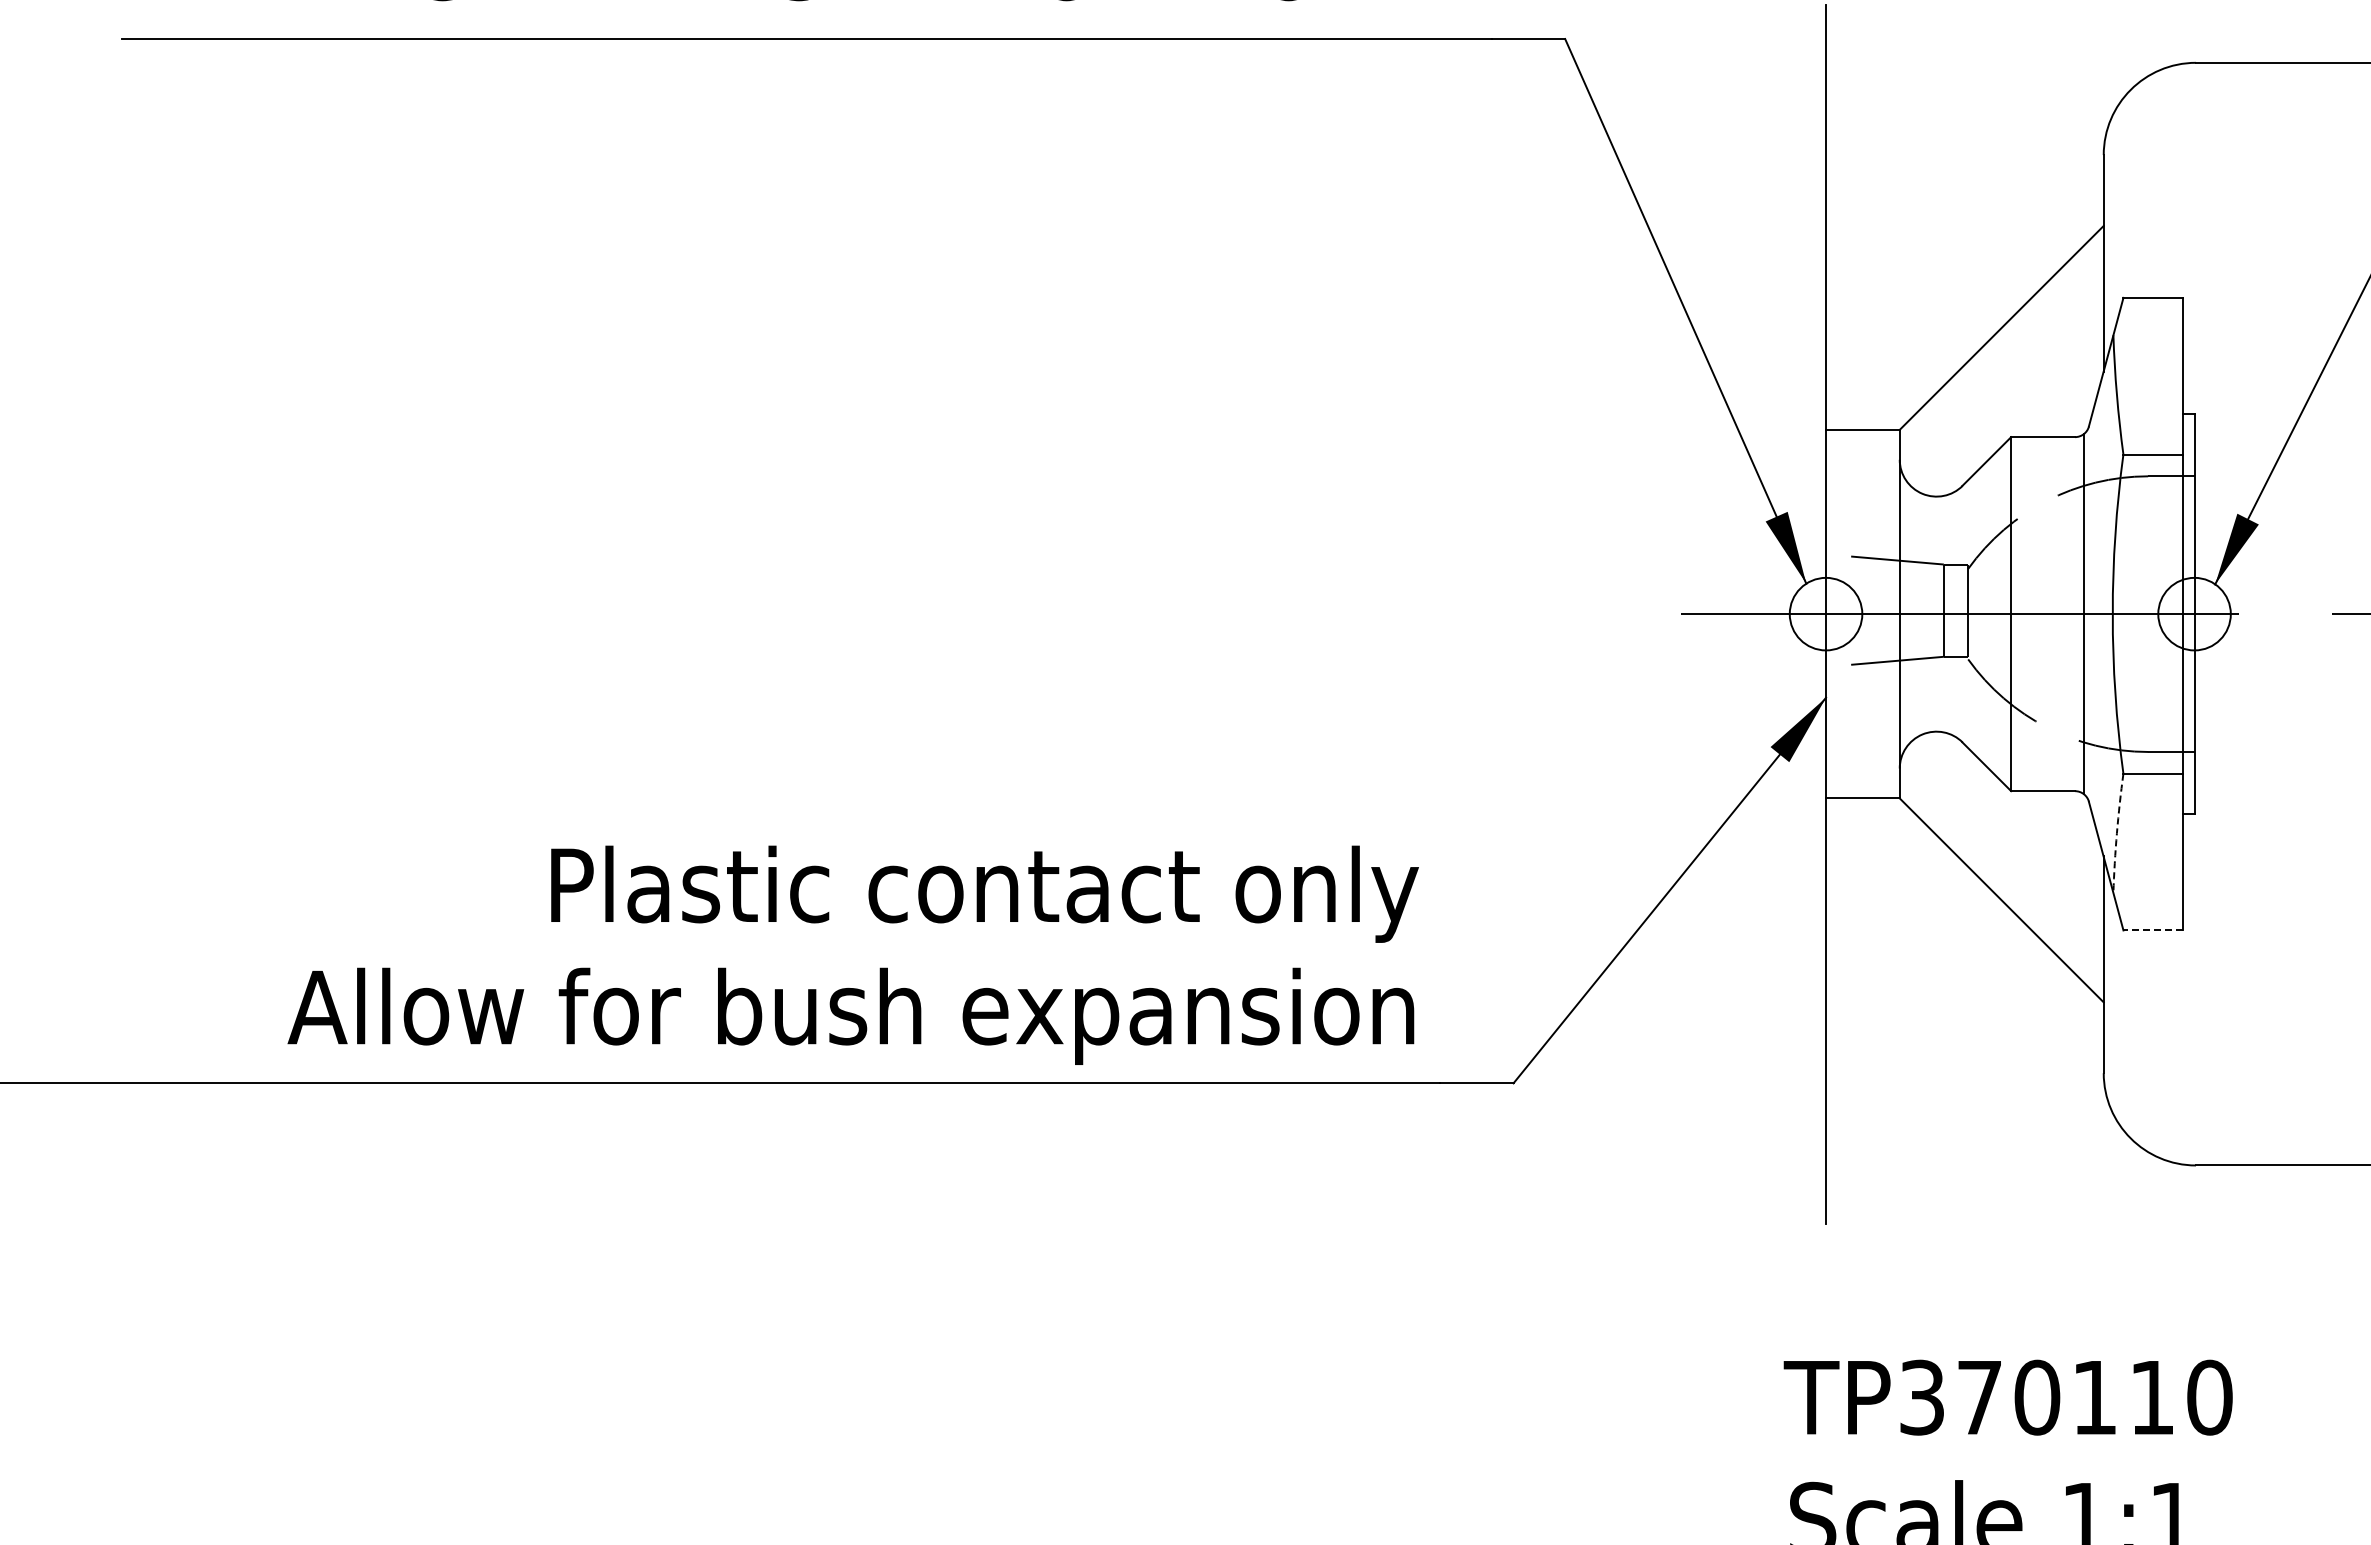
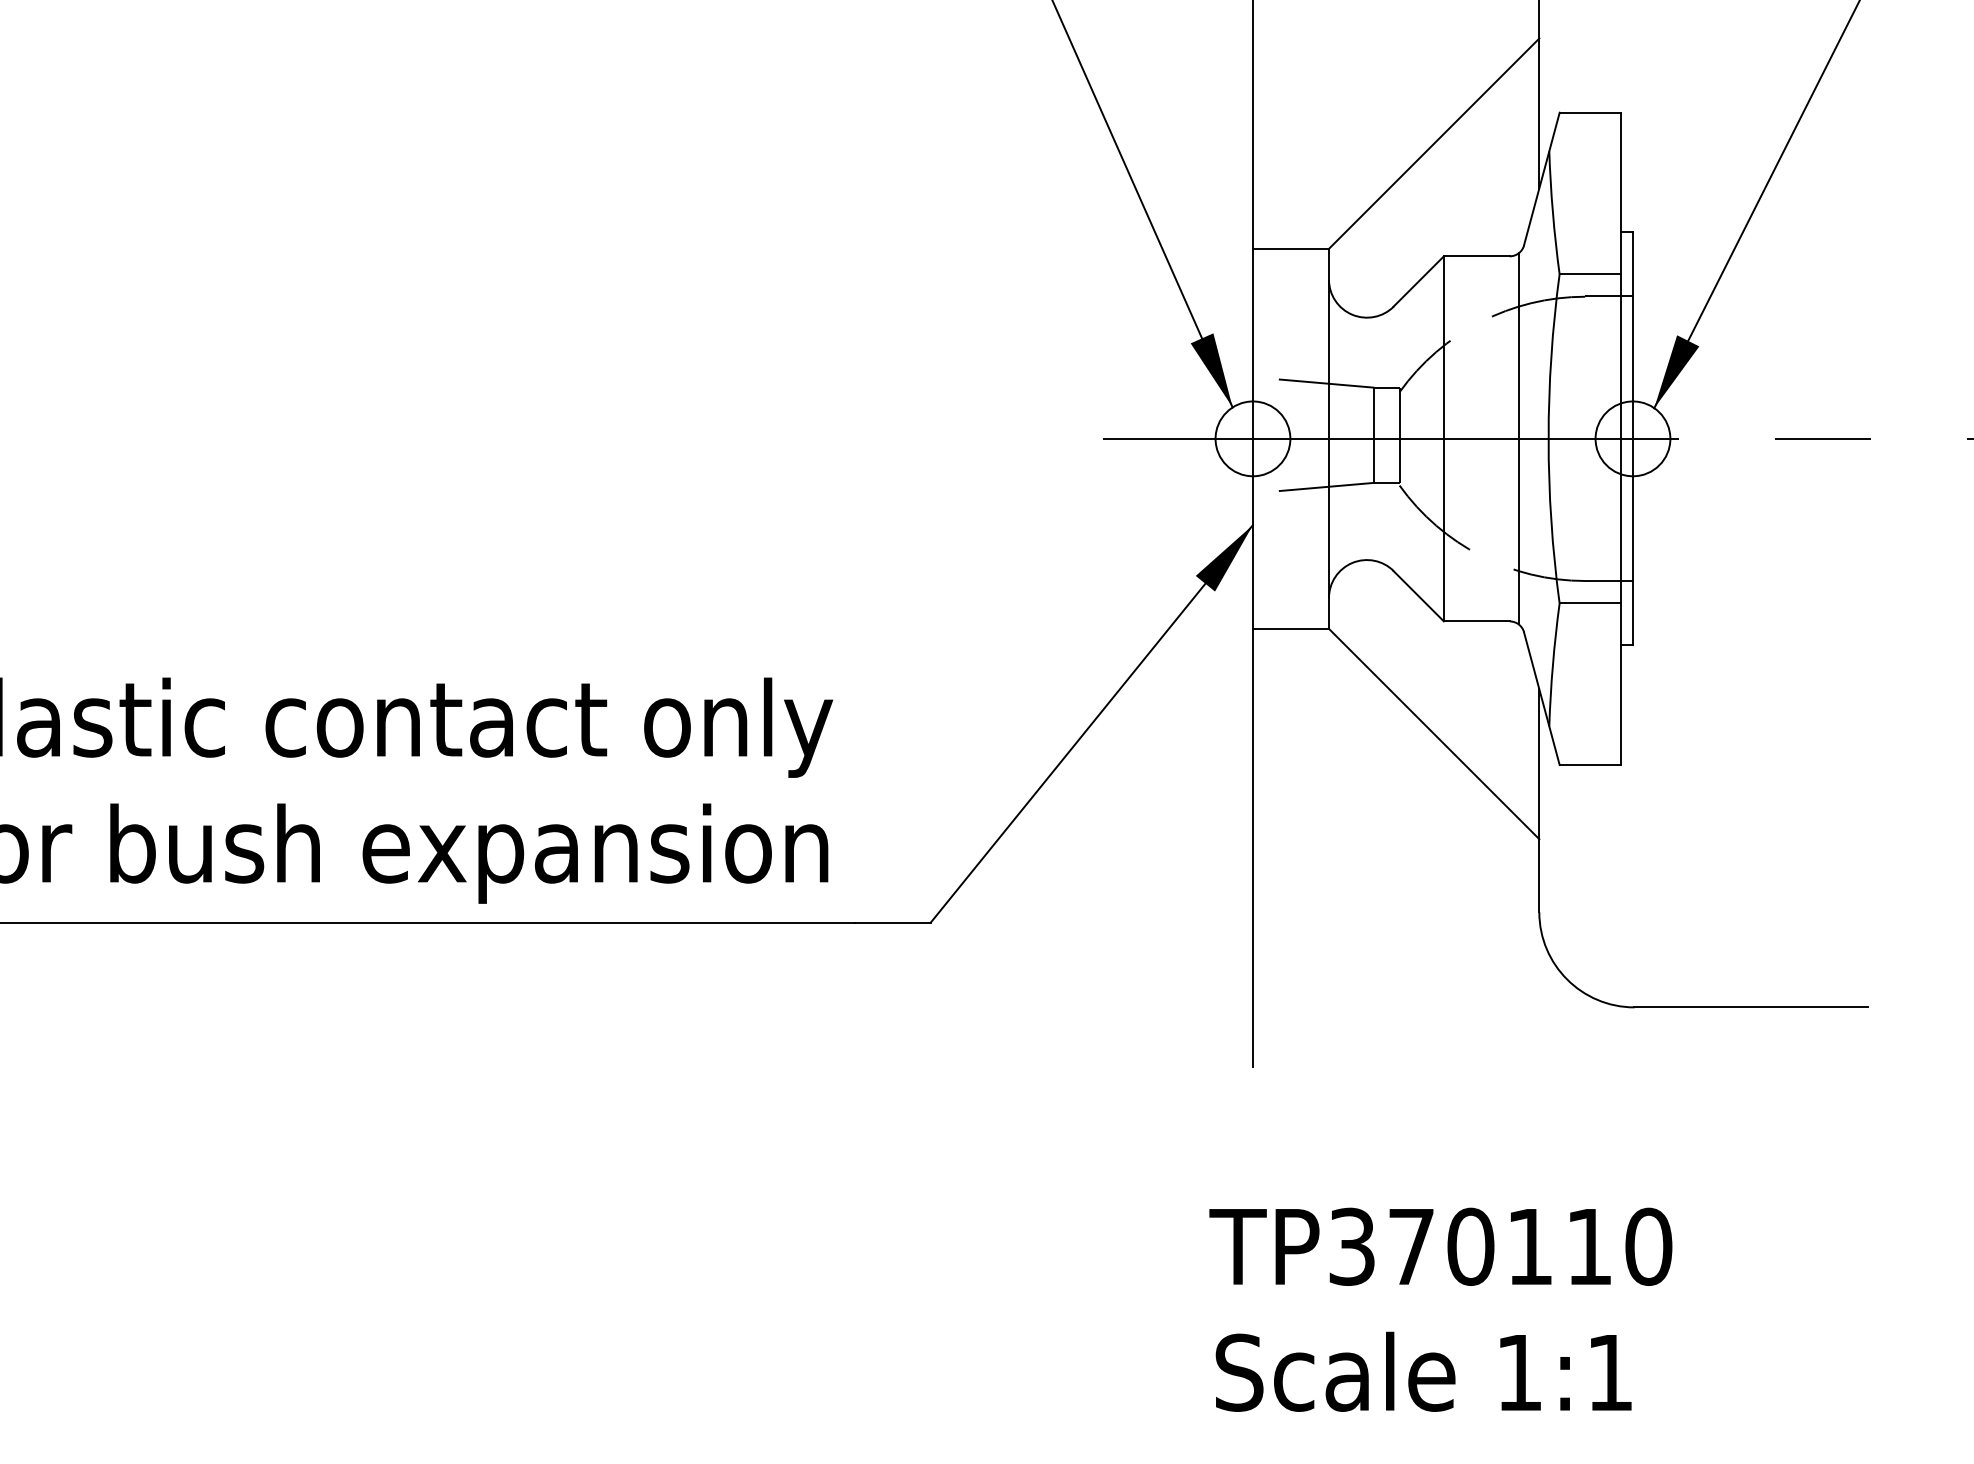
arc: (2116, 833) -> (1552, 665), dashed -> solid
line: (2153, 930) -> (1590, 765), dashed -> solid

